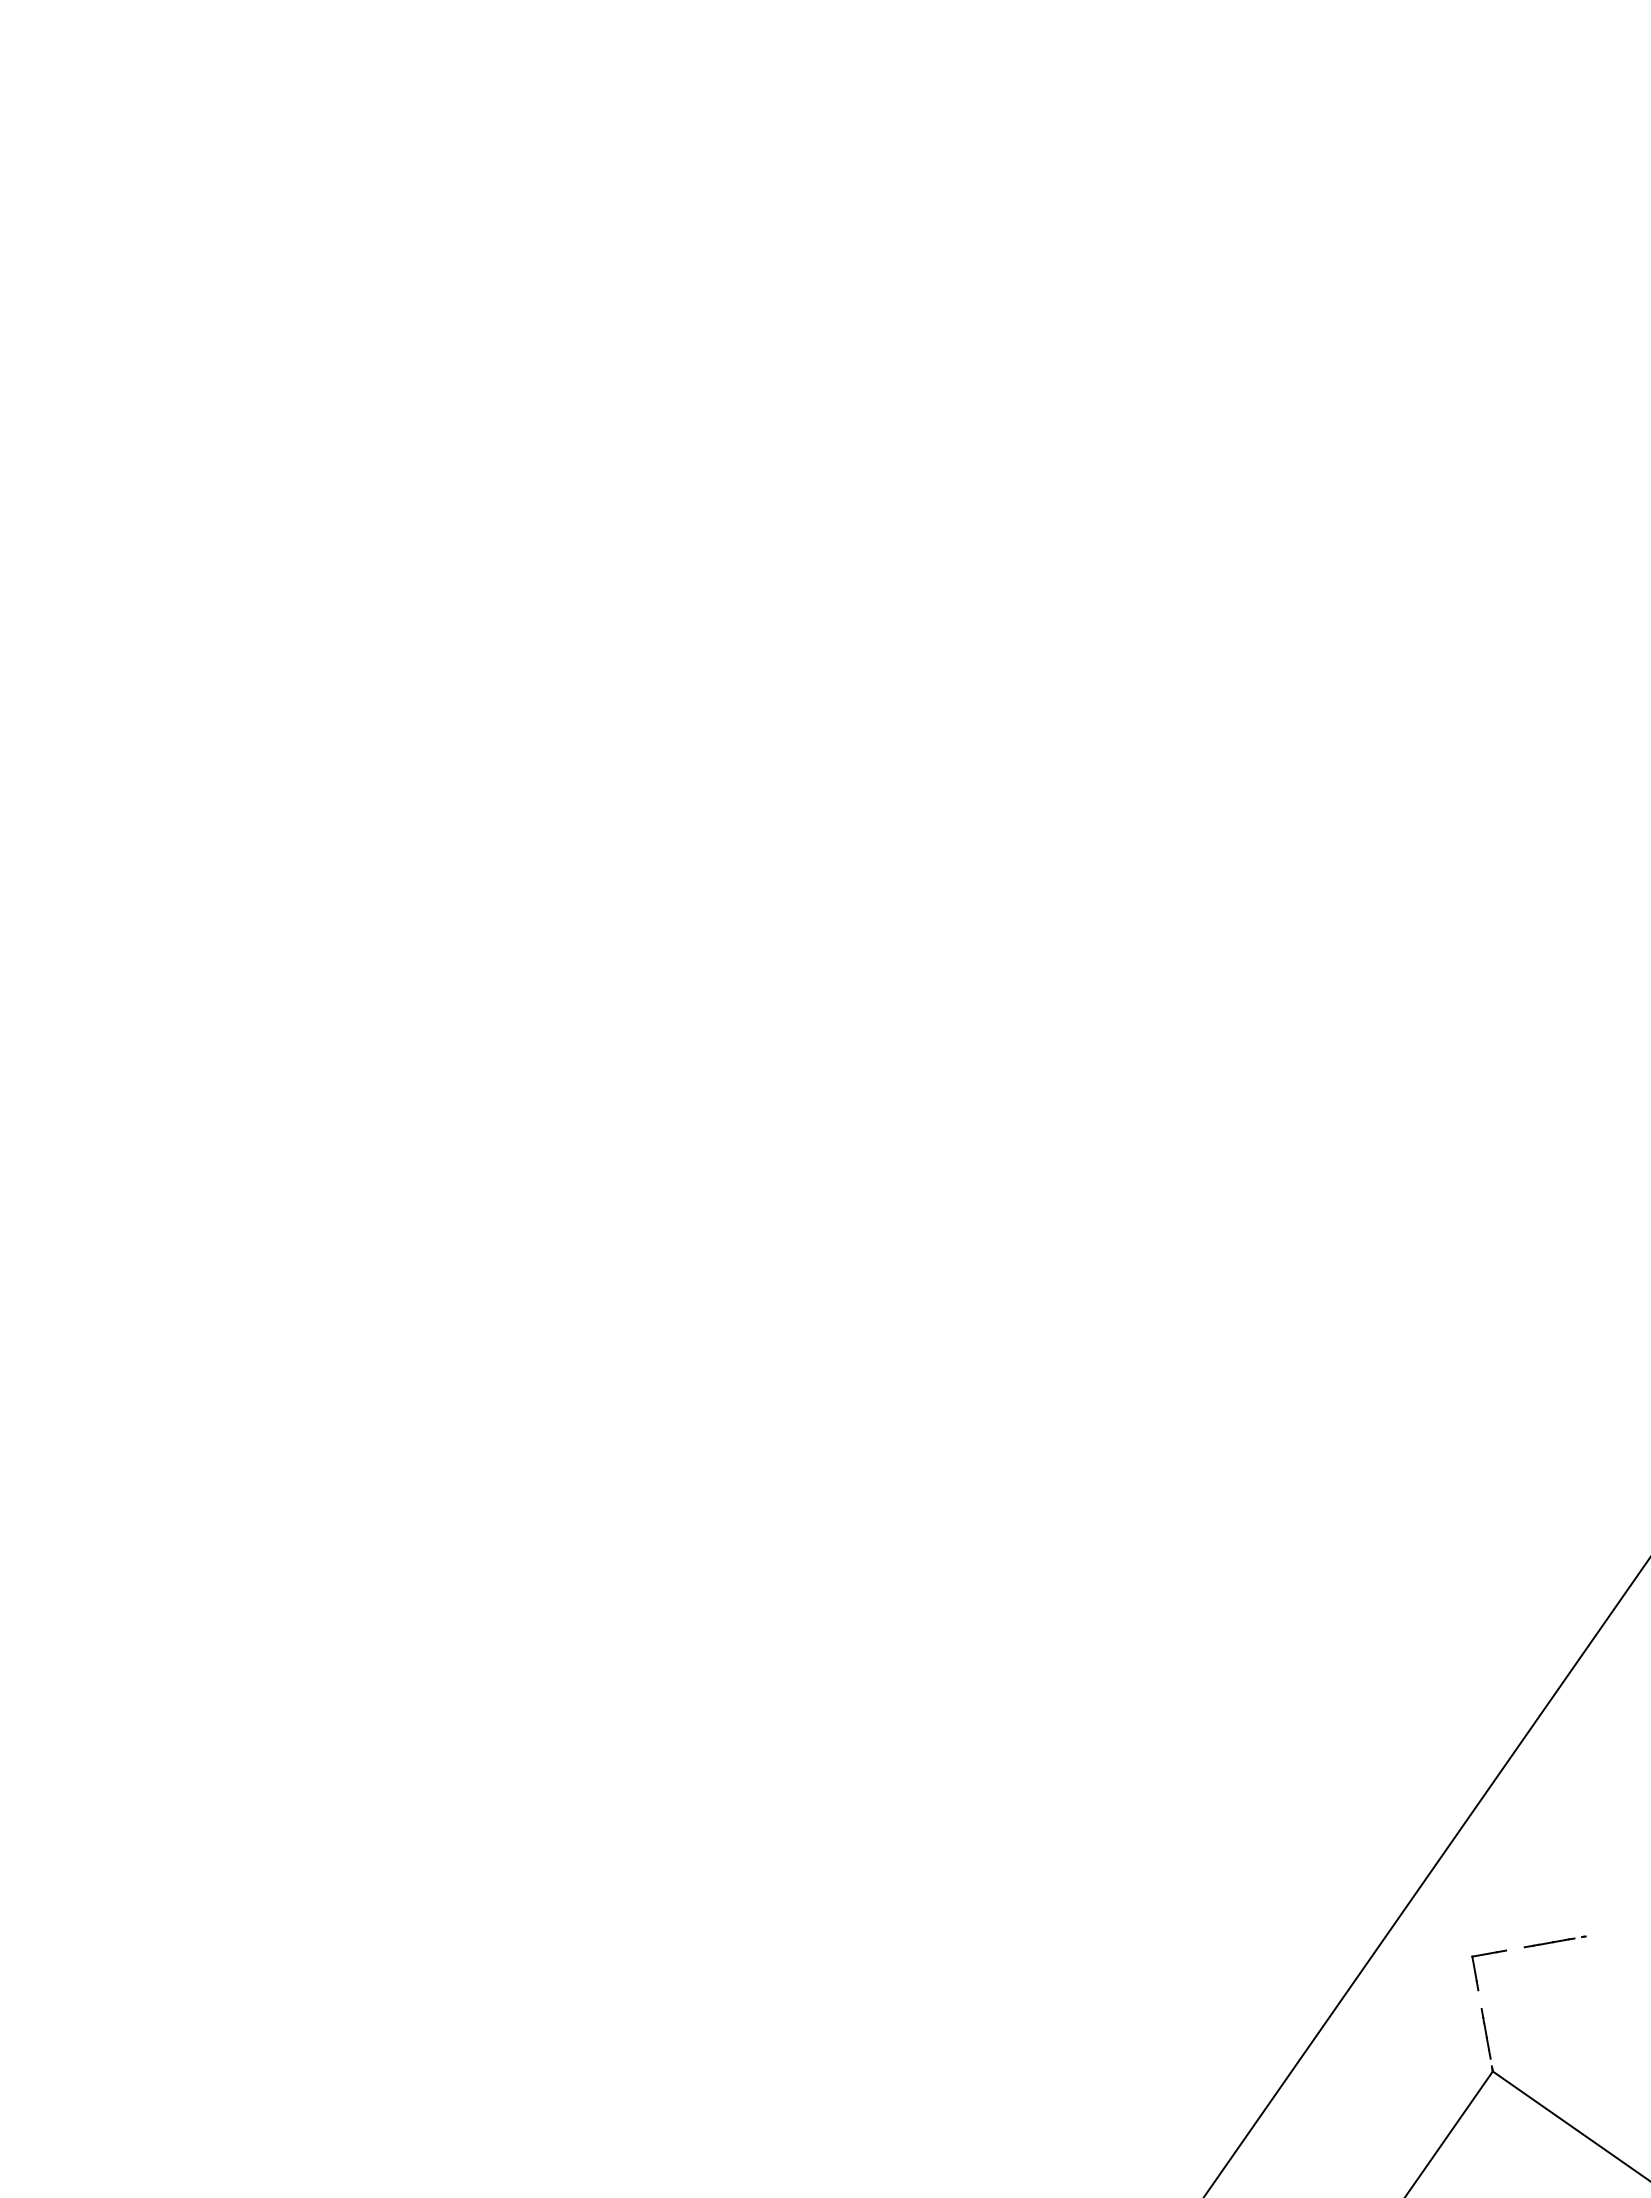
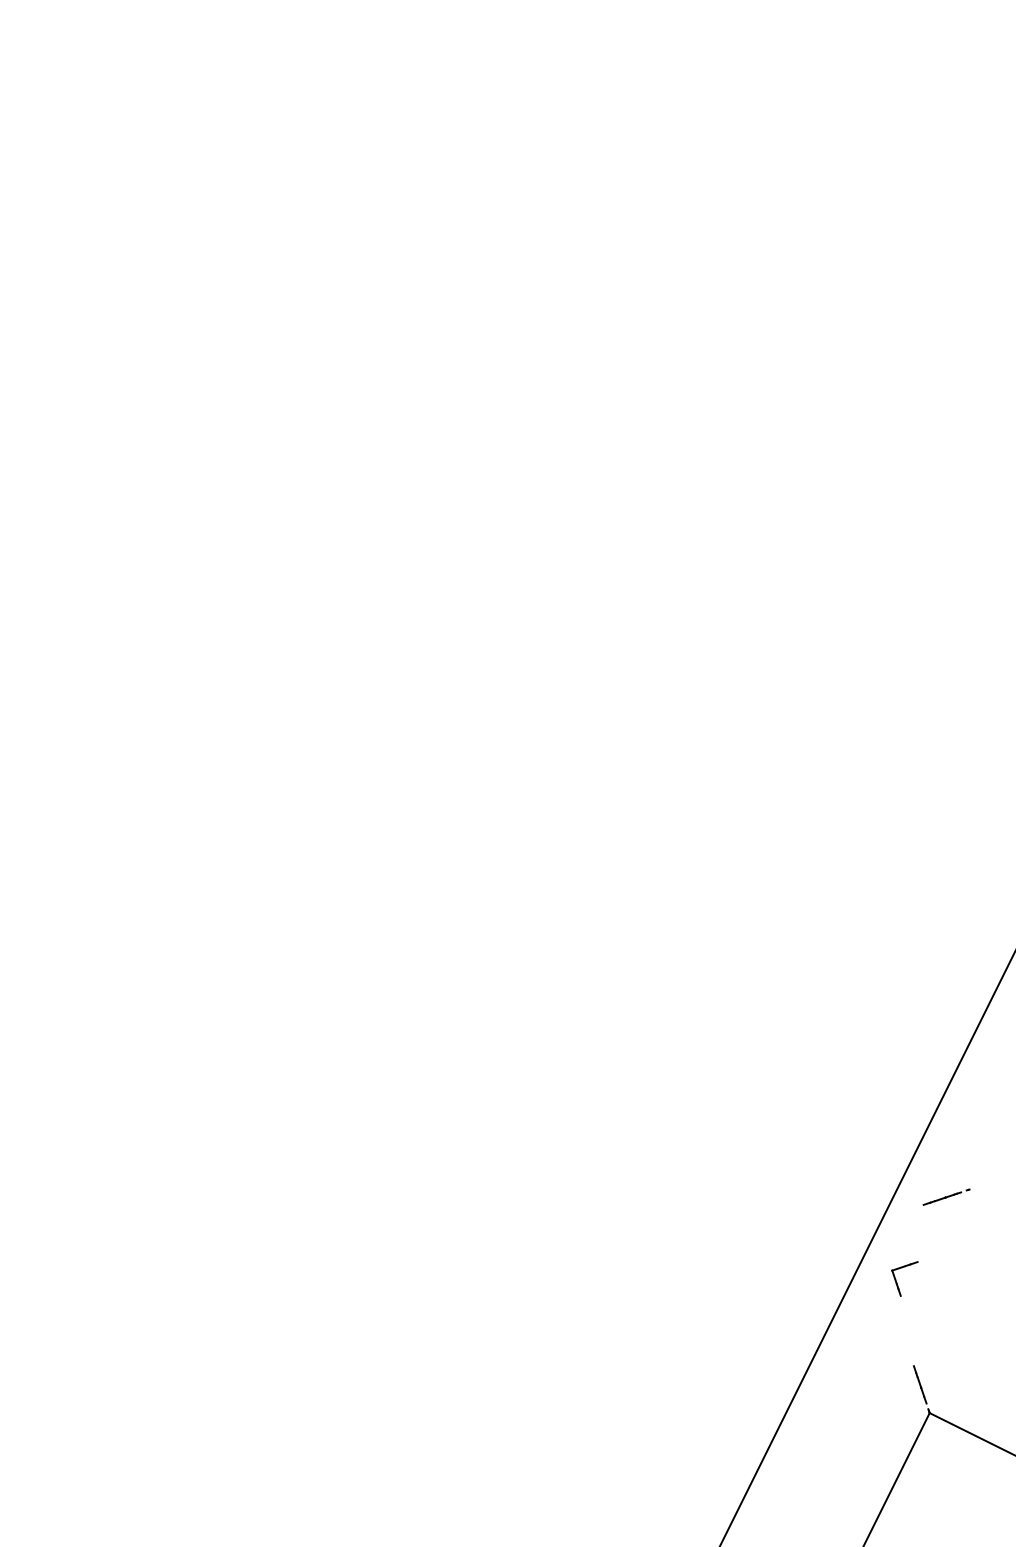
line: (1554, 1941) -> (946, 1197), moved
part: (1476, 1972) -> (897, 1282), moved

